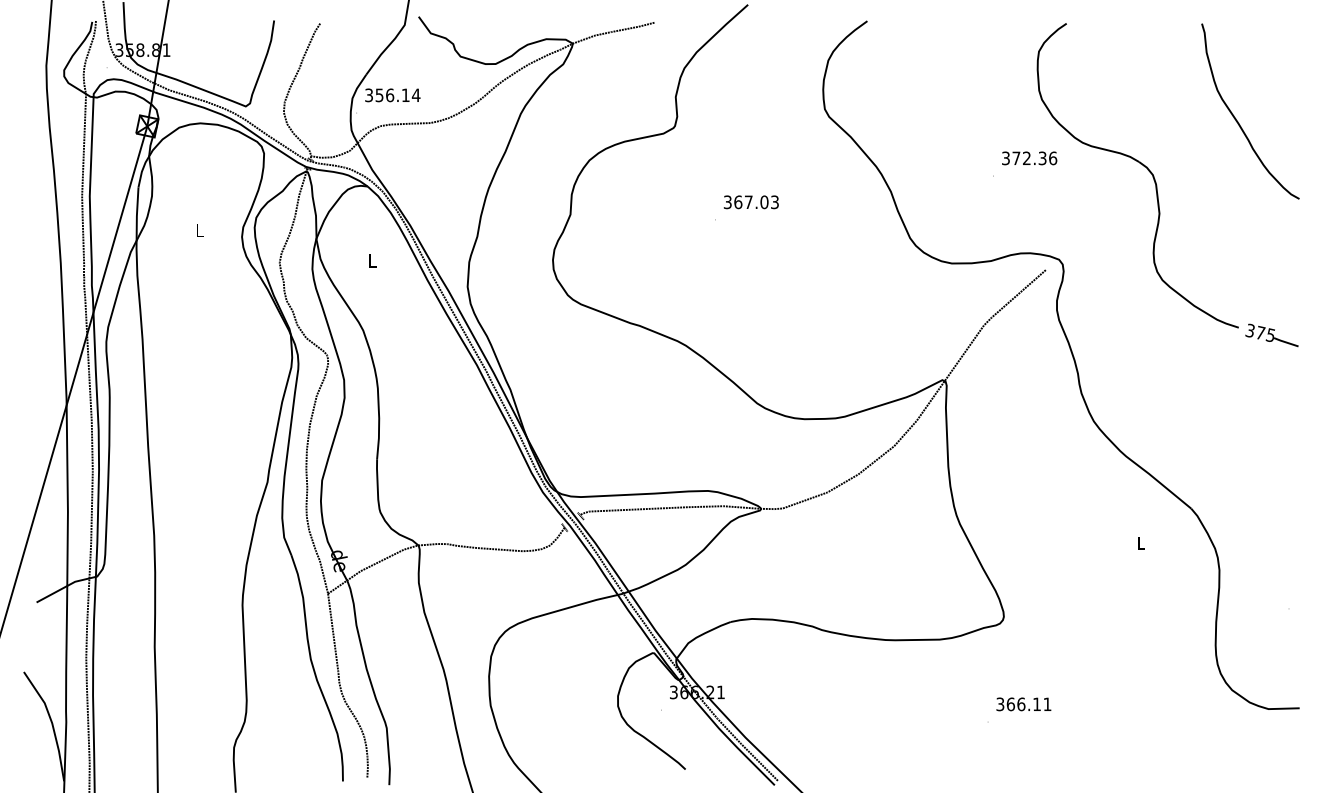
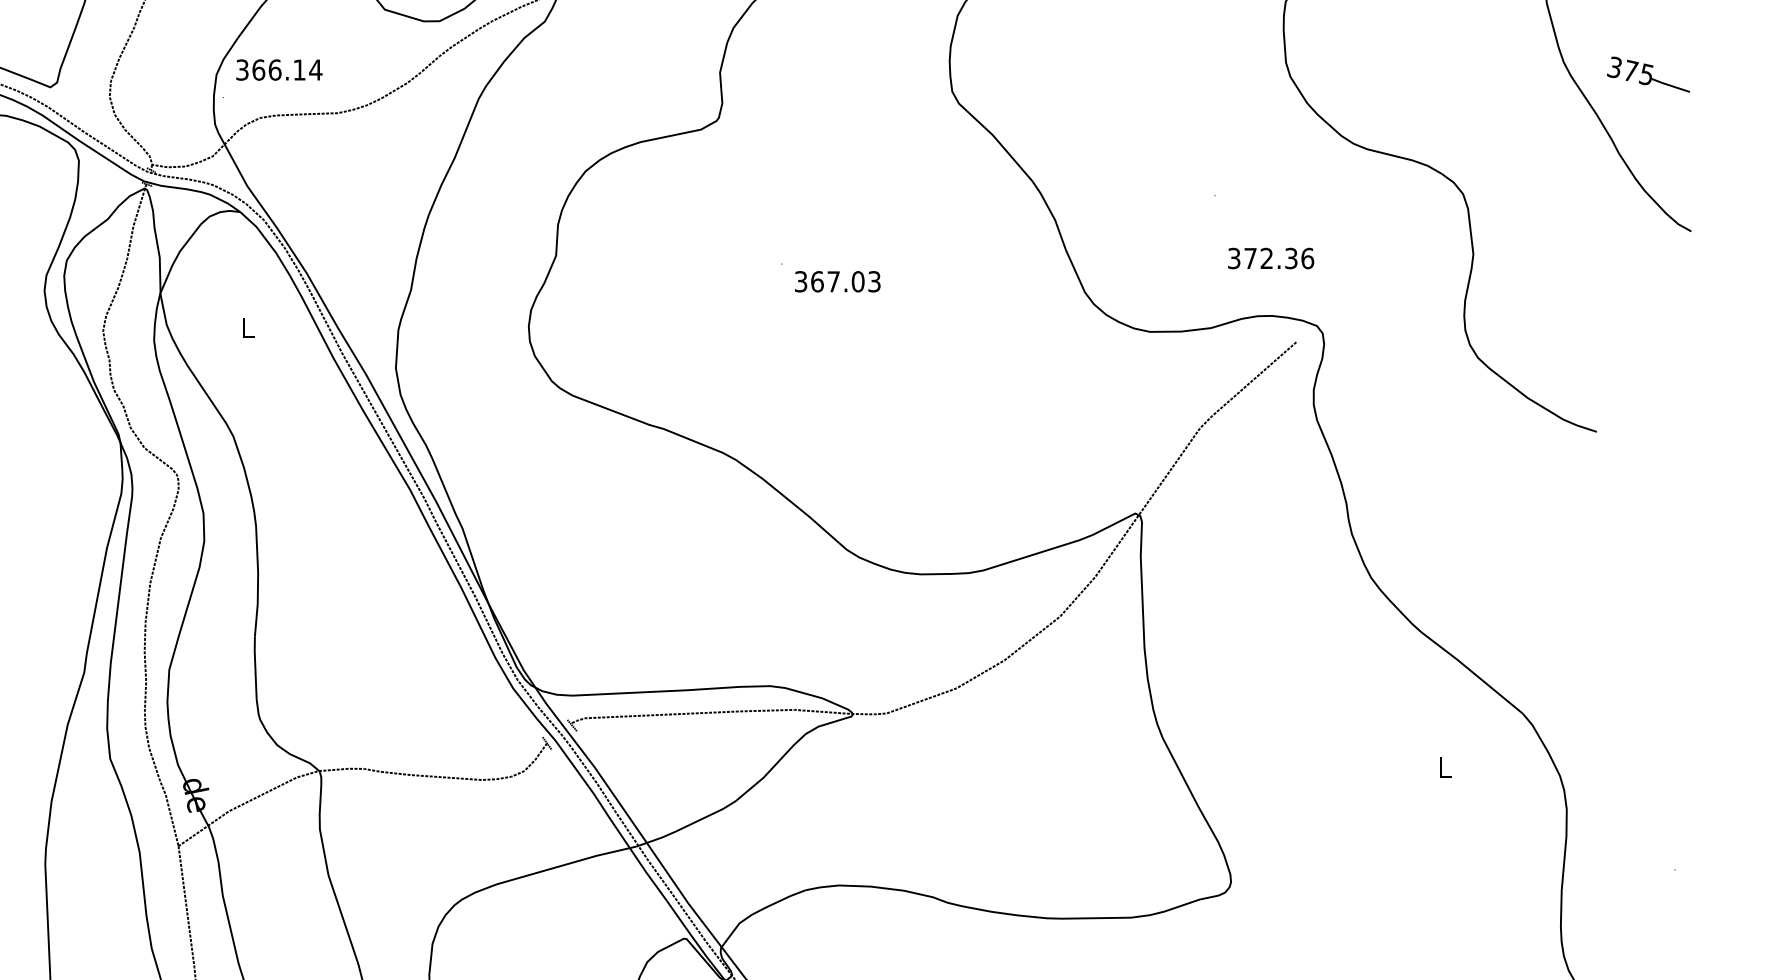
text: (379, 95) -> (258, 70), 356.14 -> 366.14
text: (1029, 158) -> (1270, 258), moved
text: (750, 202) -> (836, 282), moved
part: (1271, 335) -> (1647, 74), moved

